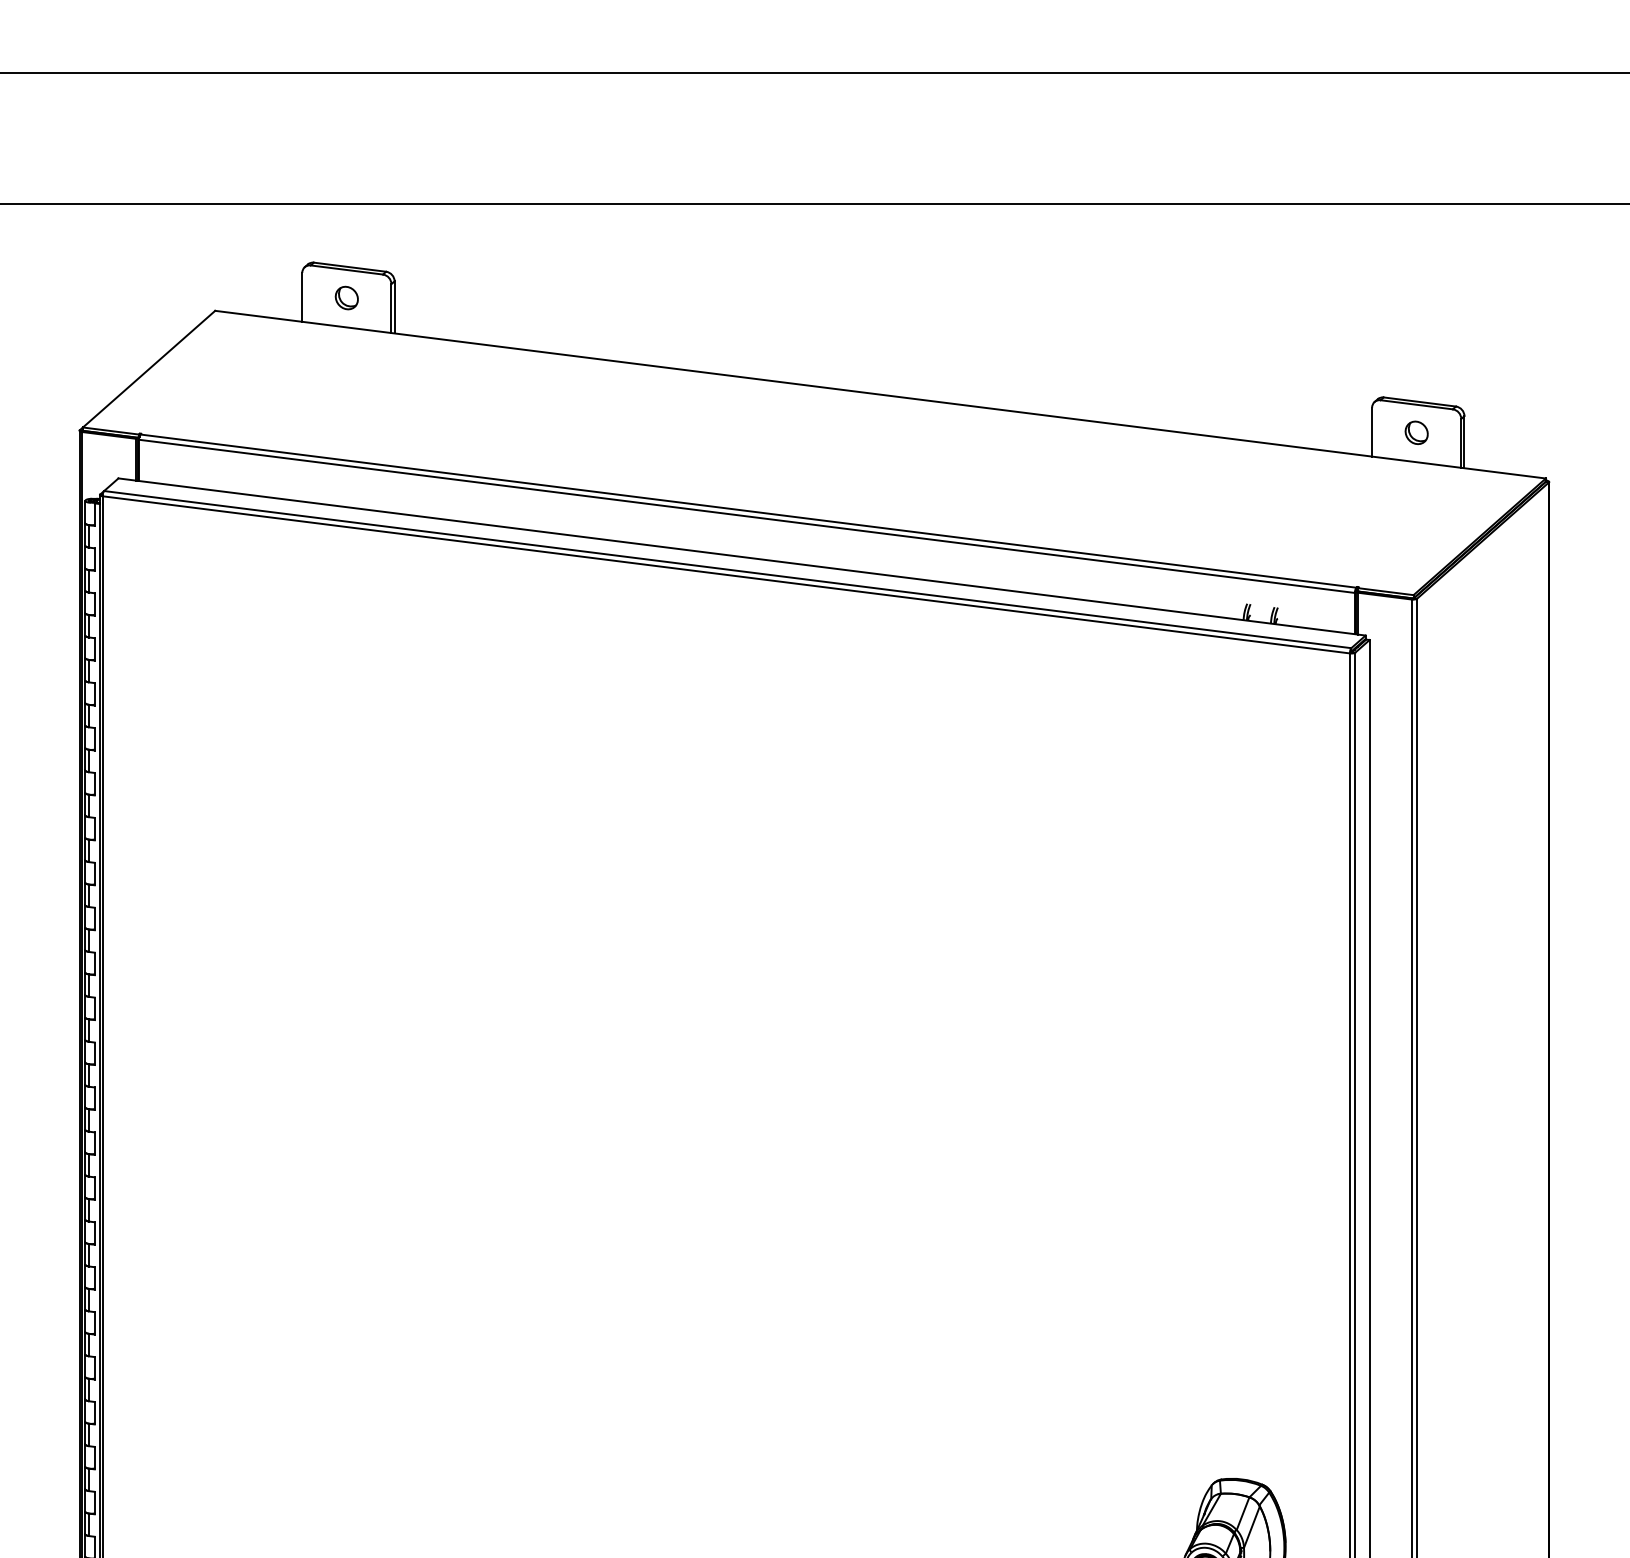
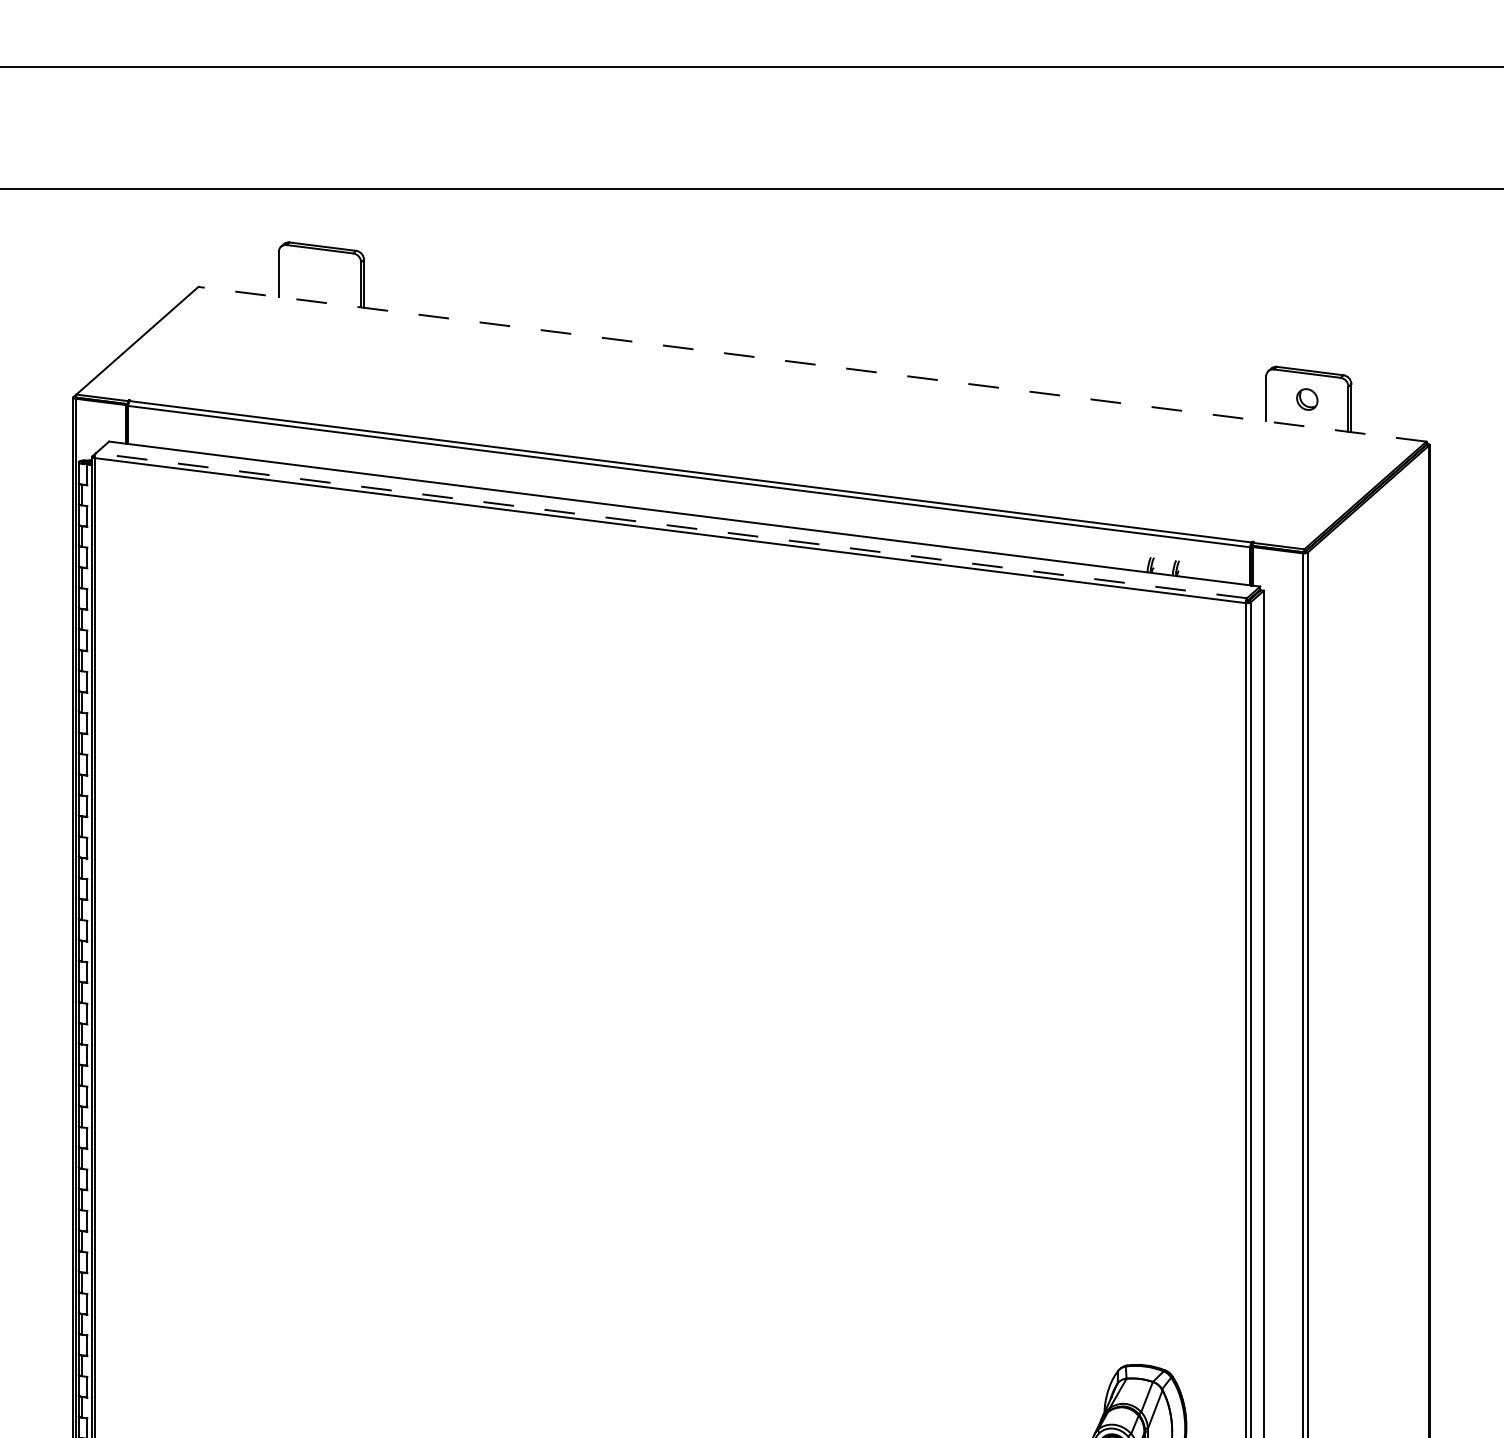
part: (346, 297) -> (319, 274), removed
line: (880, 394) -> (812, 364), solid -> dashed
line: (727, 569) -> (671, 525), solid -> dashed

